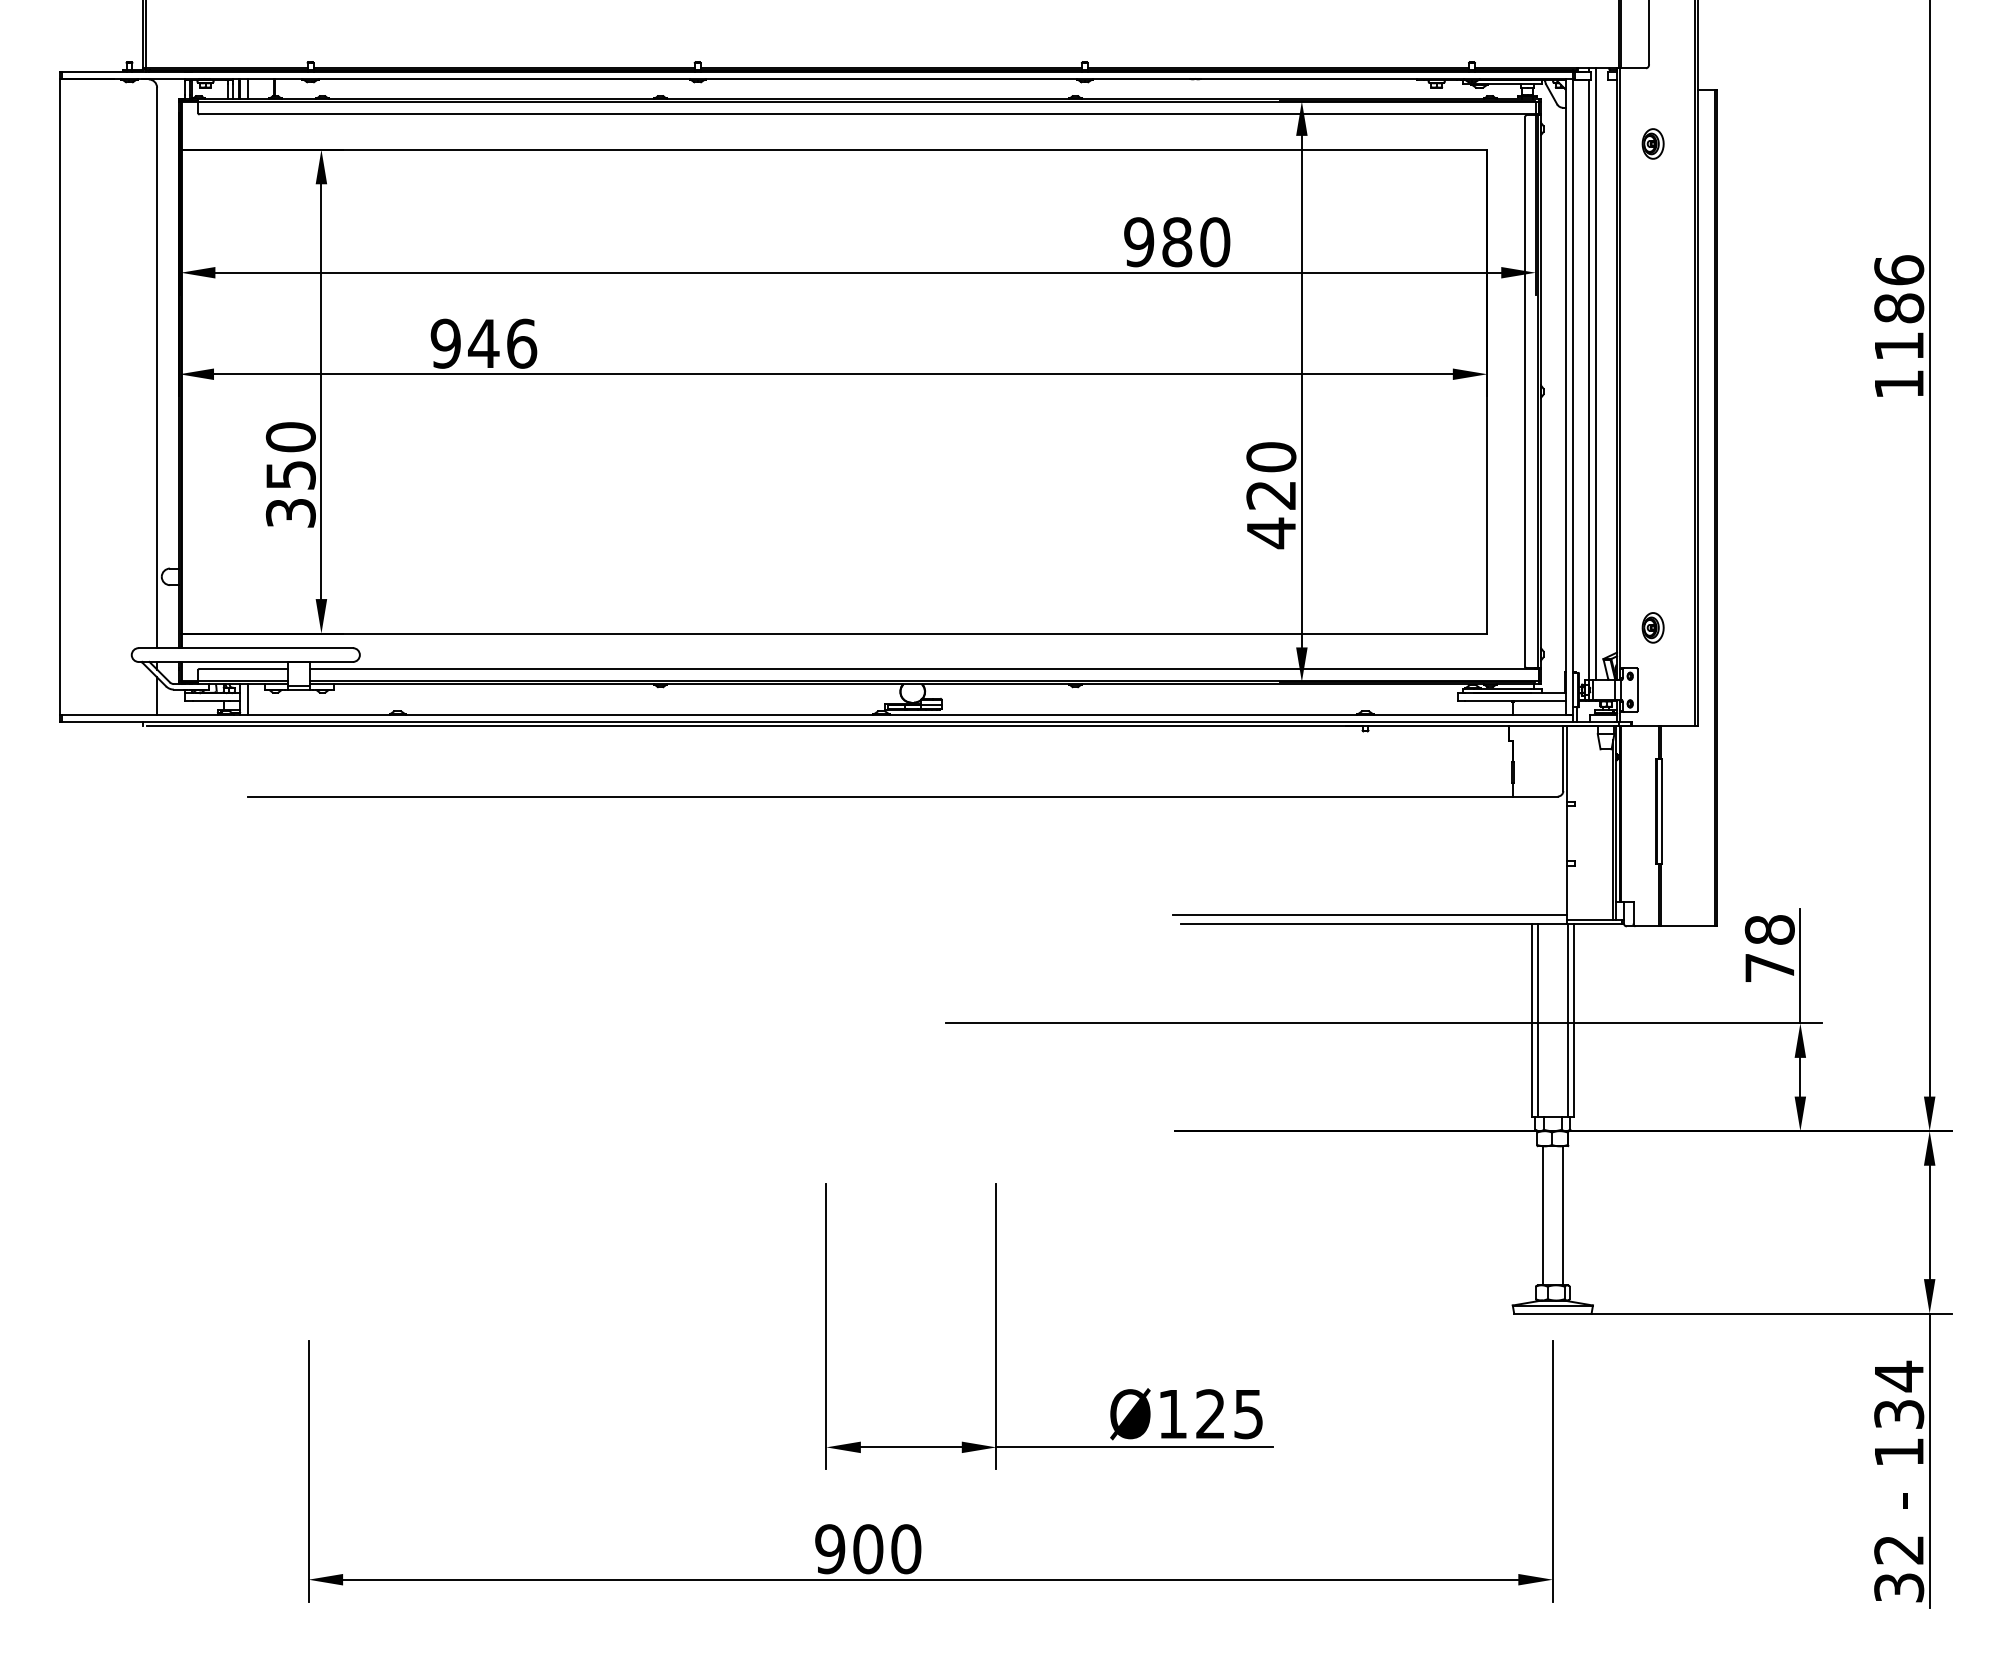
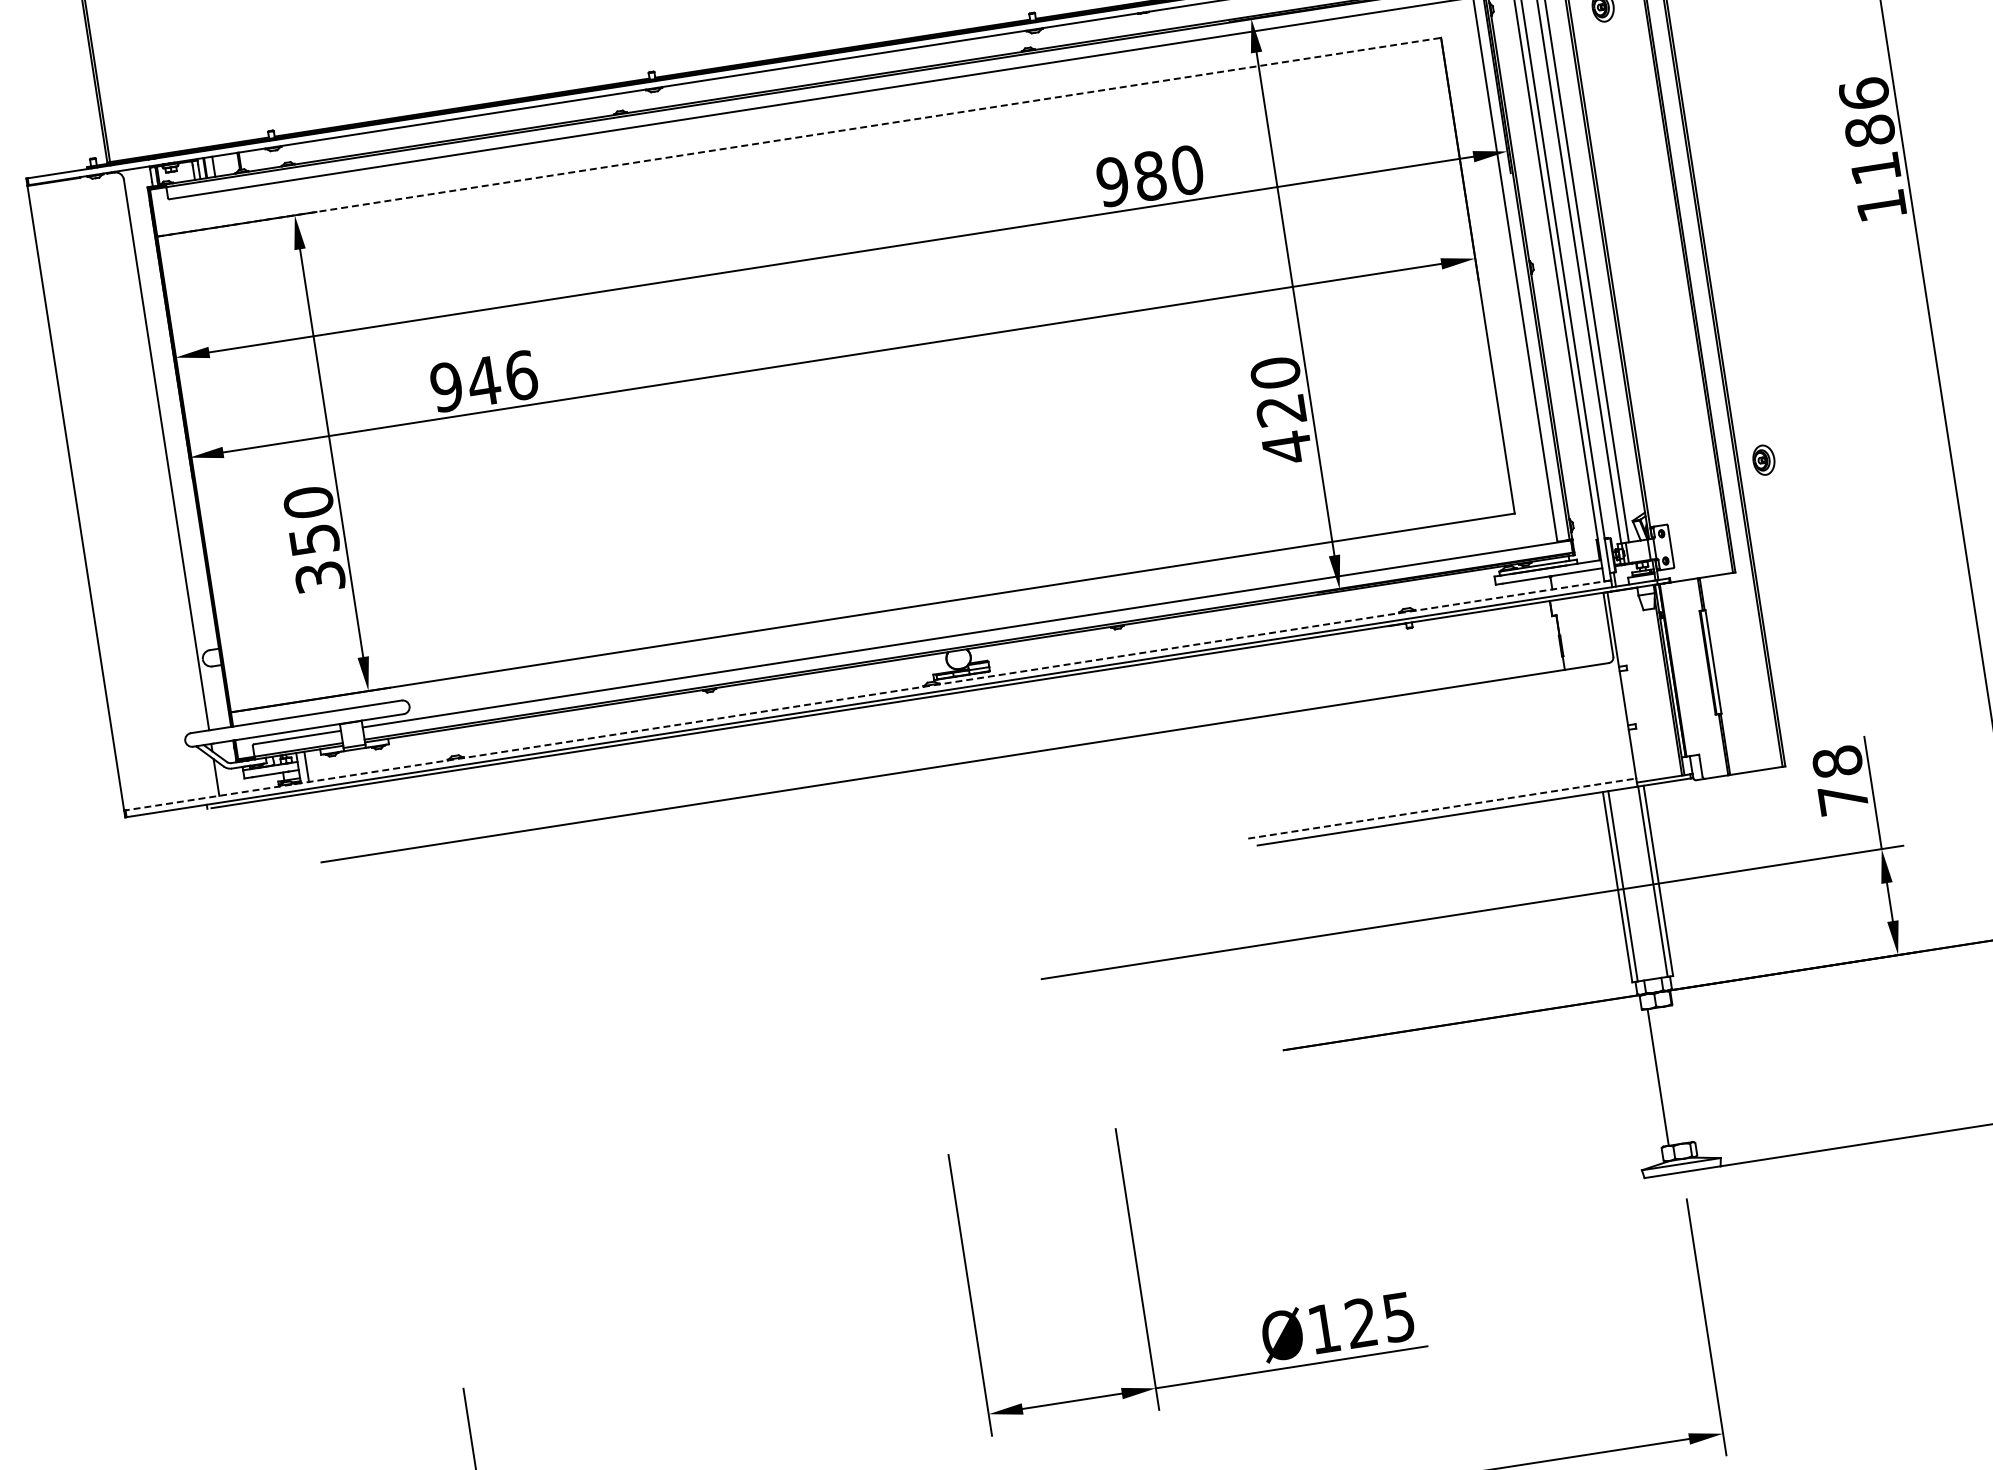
line: (834, 149) -> (799, 137), solid -> dashed
part: (1652, 627) -> (1763, 459), moved
line: (817, 714) -> (868, 695), solid -> dashed
line: (1370, 915) -> (1442, 808), solid -> dashed
line: (1562, 1215) -> (1677, 1074), removed

